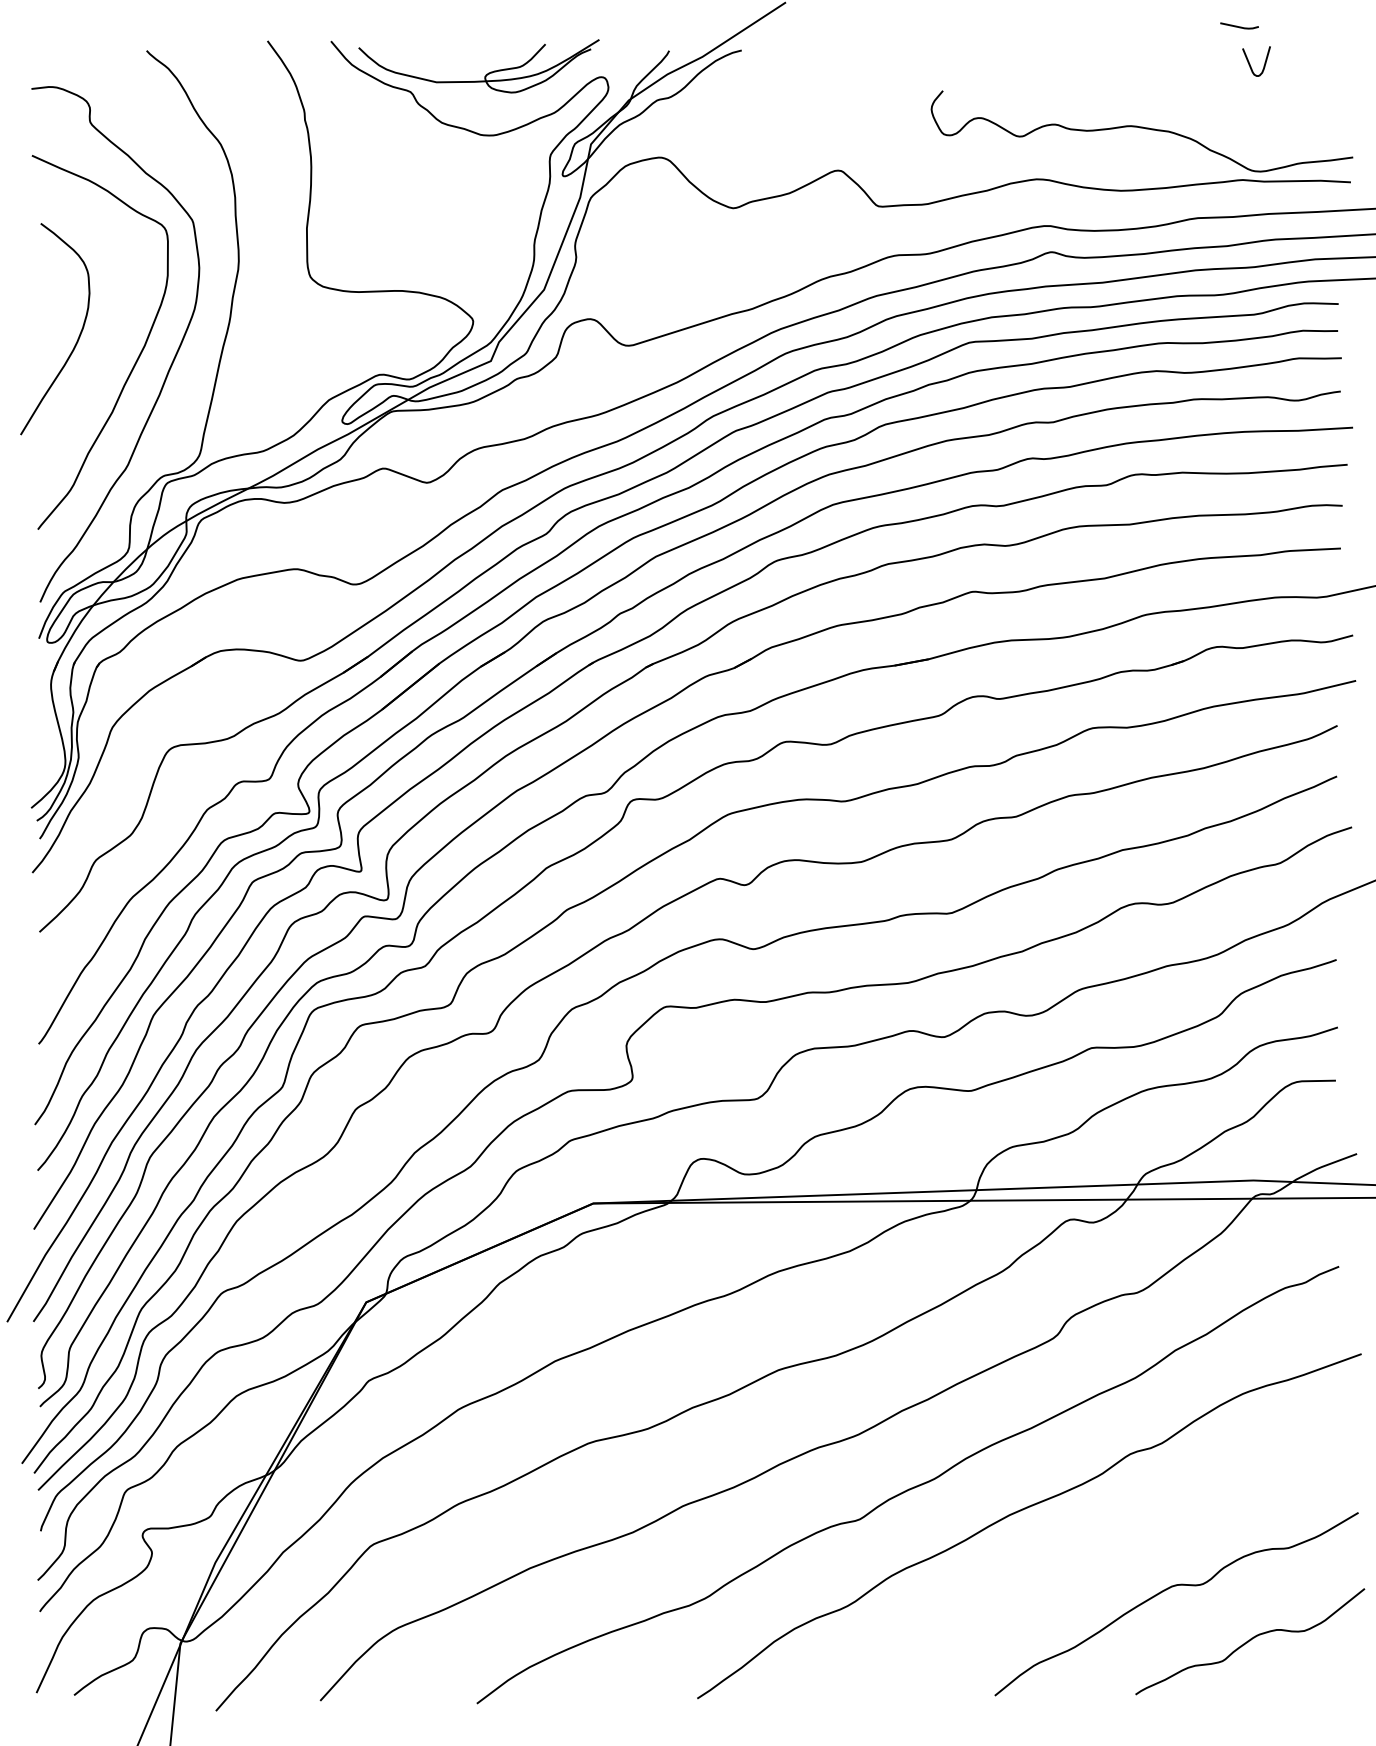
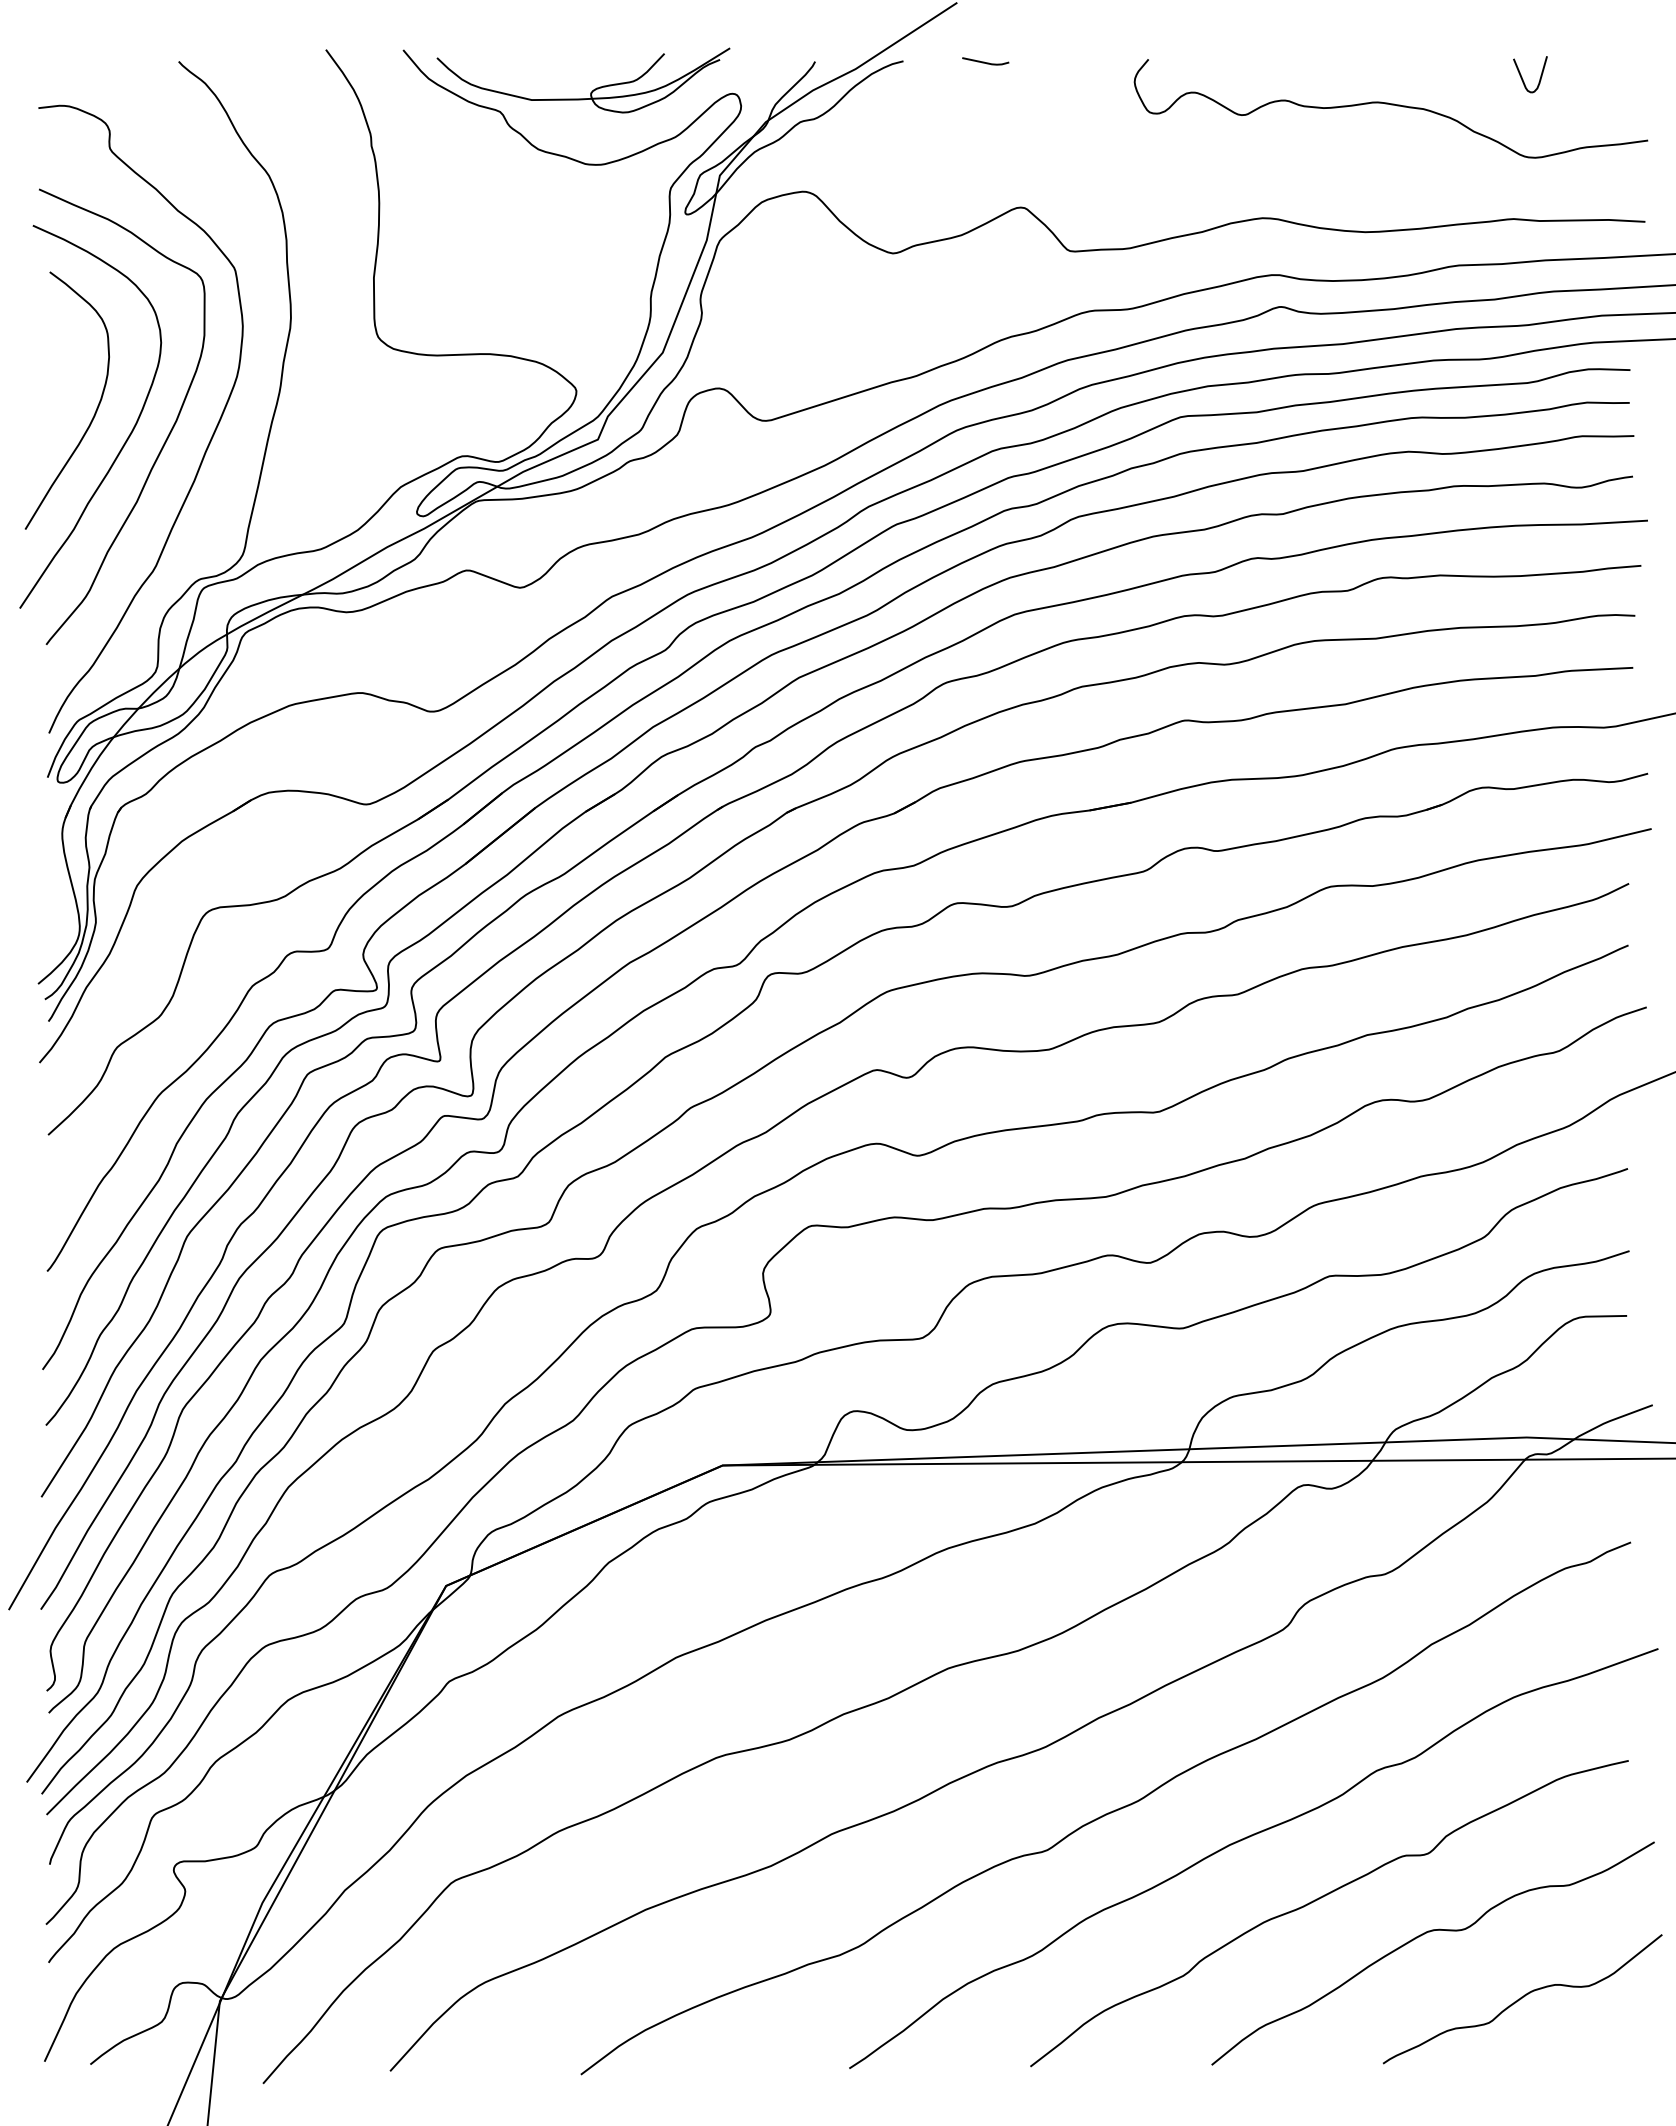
line: (1238, 26) -> (984, 61), moved
curve: (1142, 128) -> (1391, 105), moved
curve: (102, 361) -> (125, 440), added
curve: (1085, 1559) -> (1321, 1898), added

